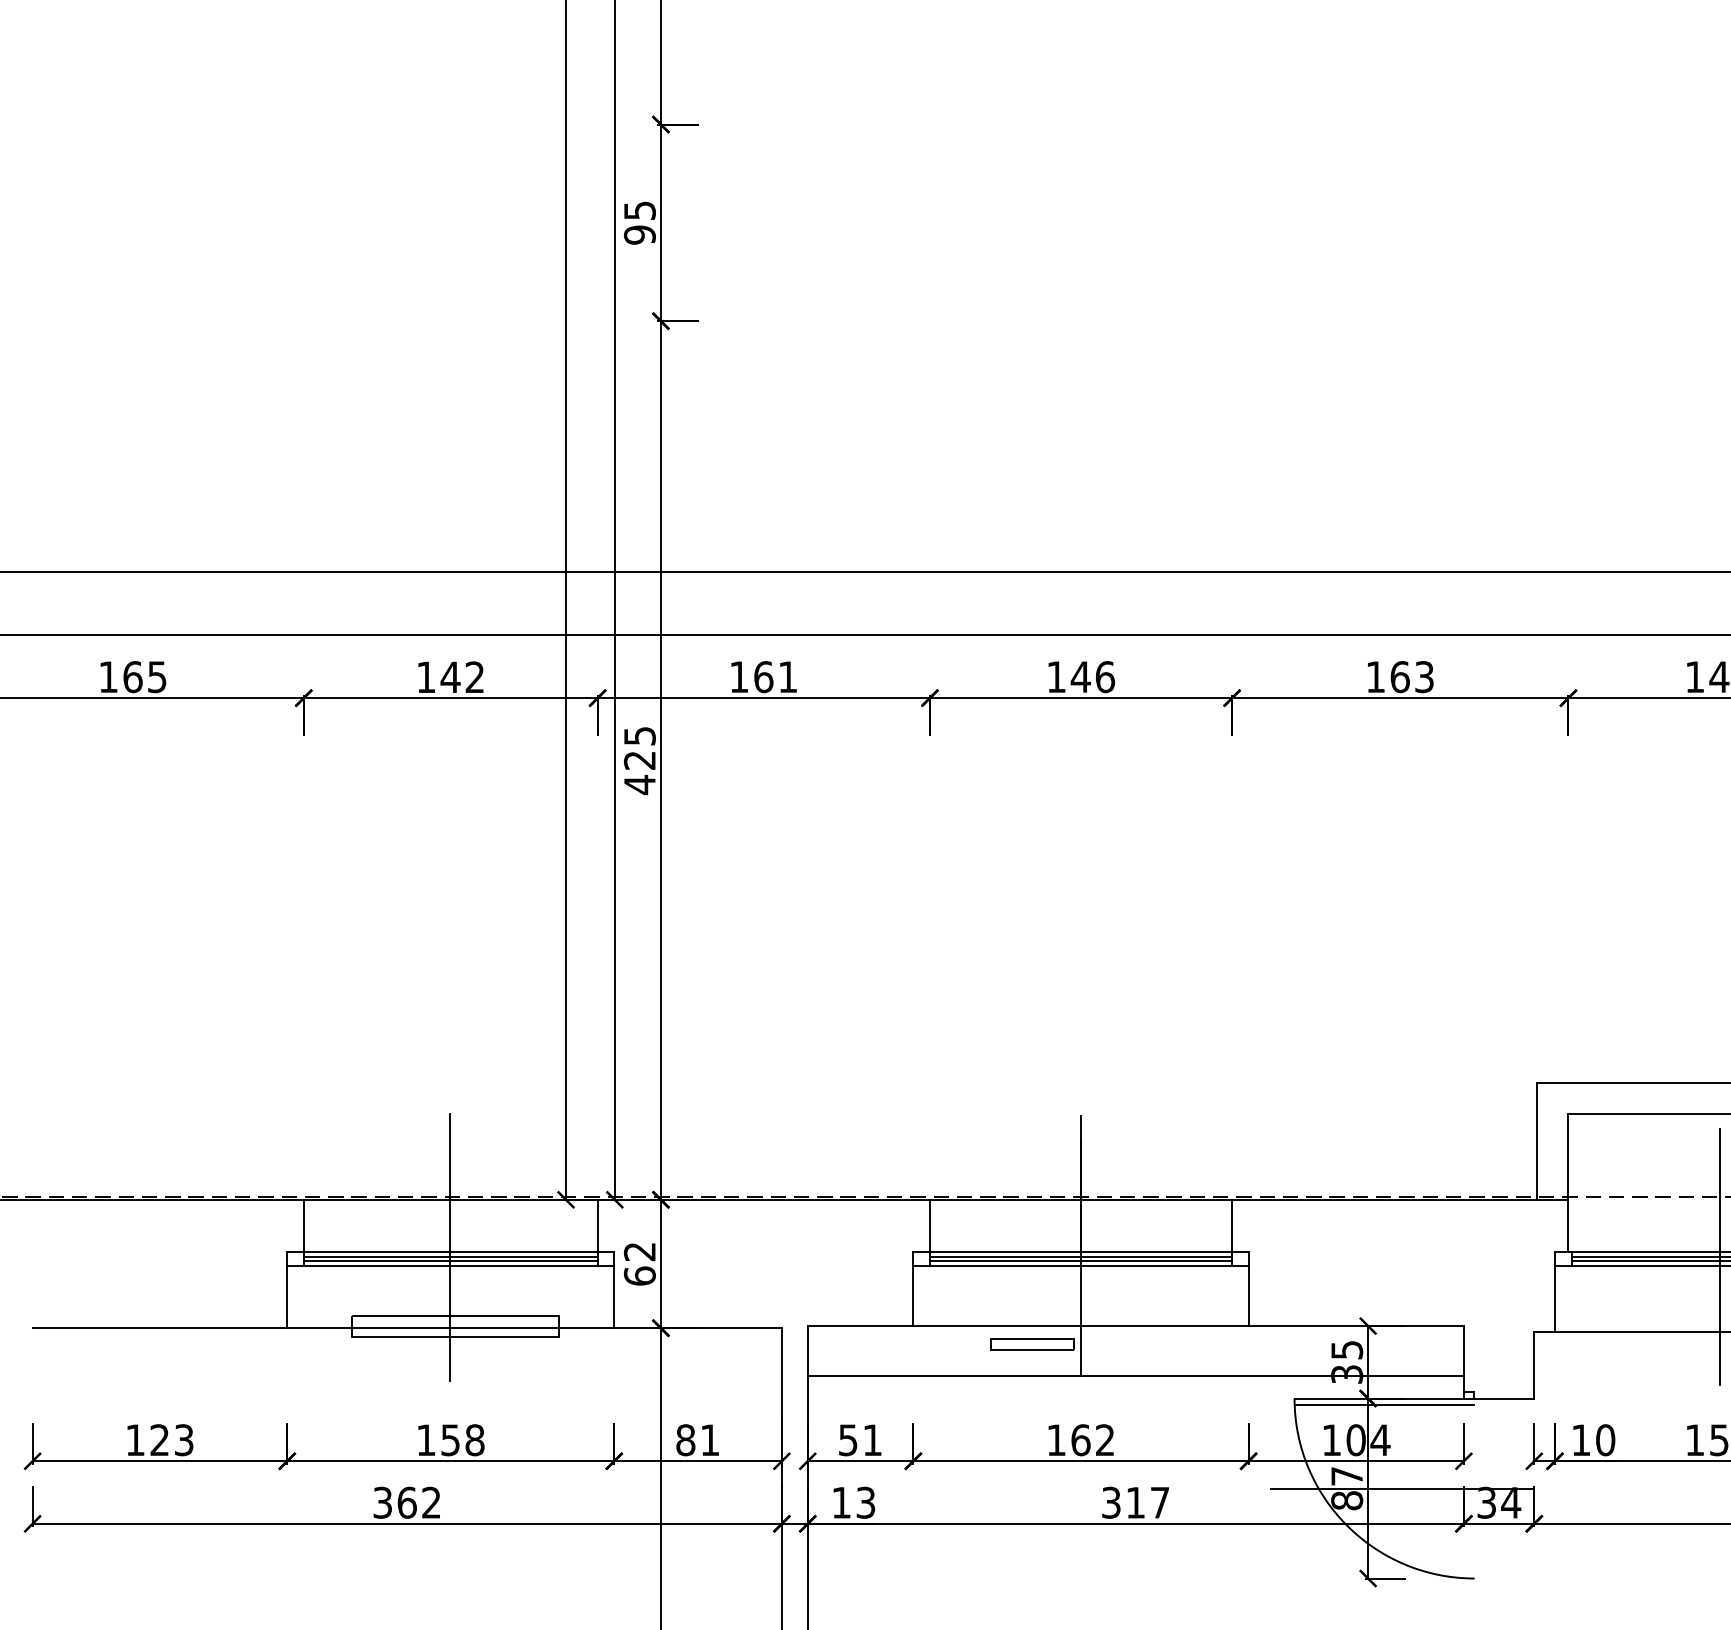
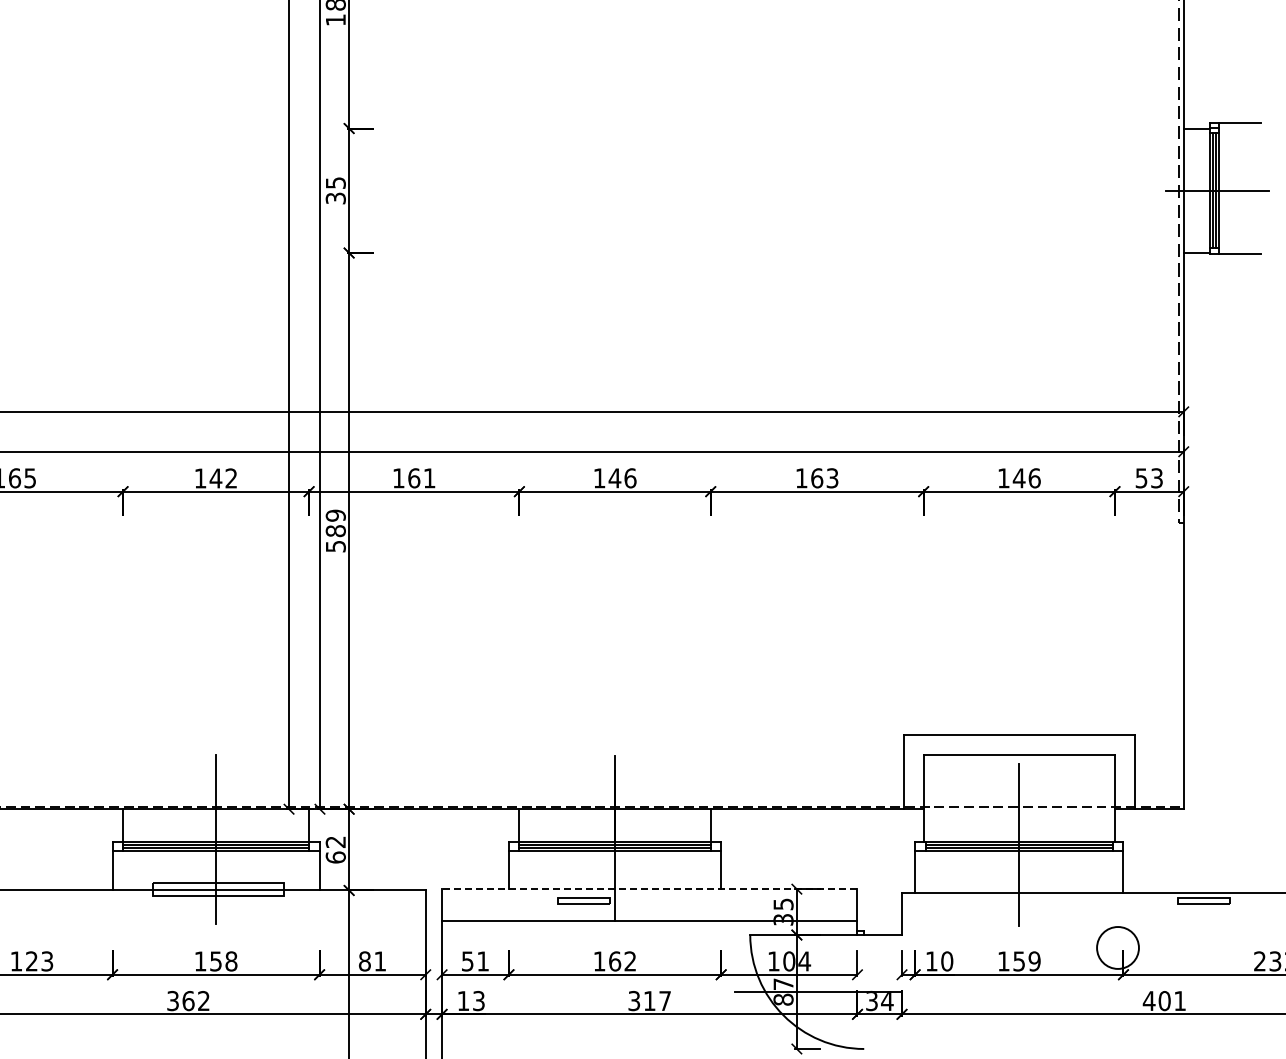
text: (639, 235) -> (335, 198), 95 -> 35
text: (639, 759) -> (335, 530), 425 -> 589
line: (1135, 1326) -> (649, 889), solid -> dashed
line: (1384, 1403) -> (807, 938), removed

